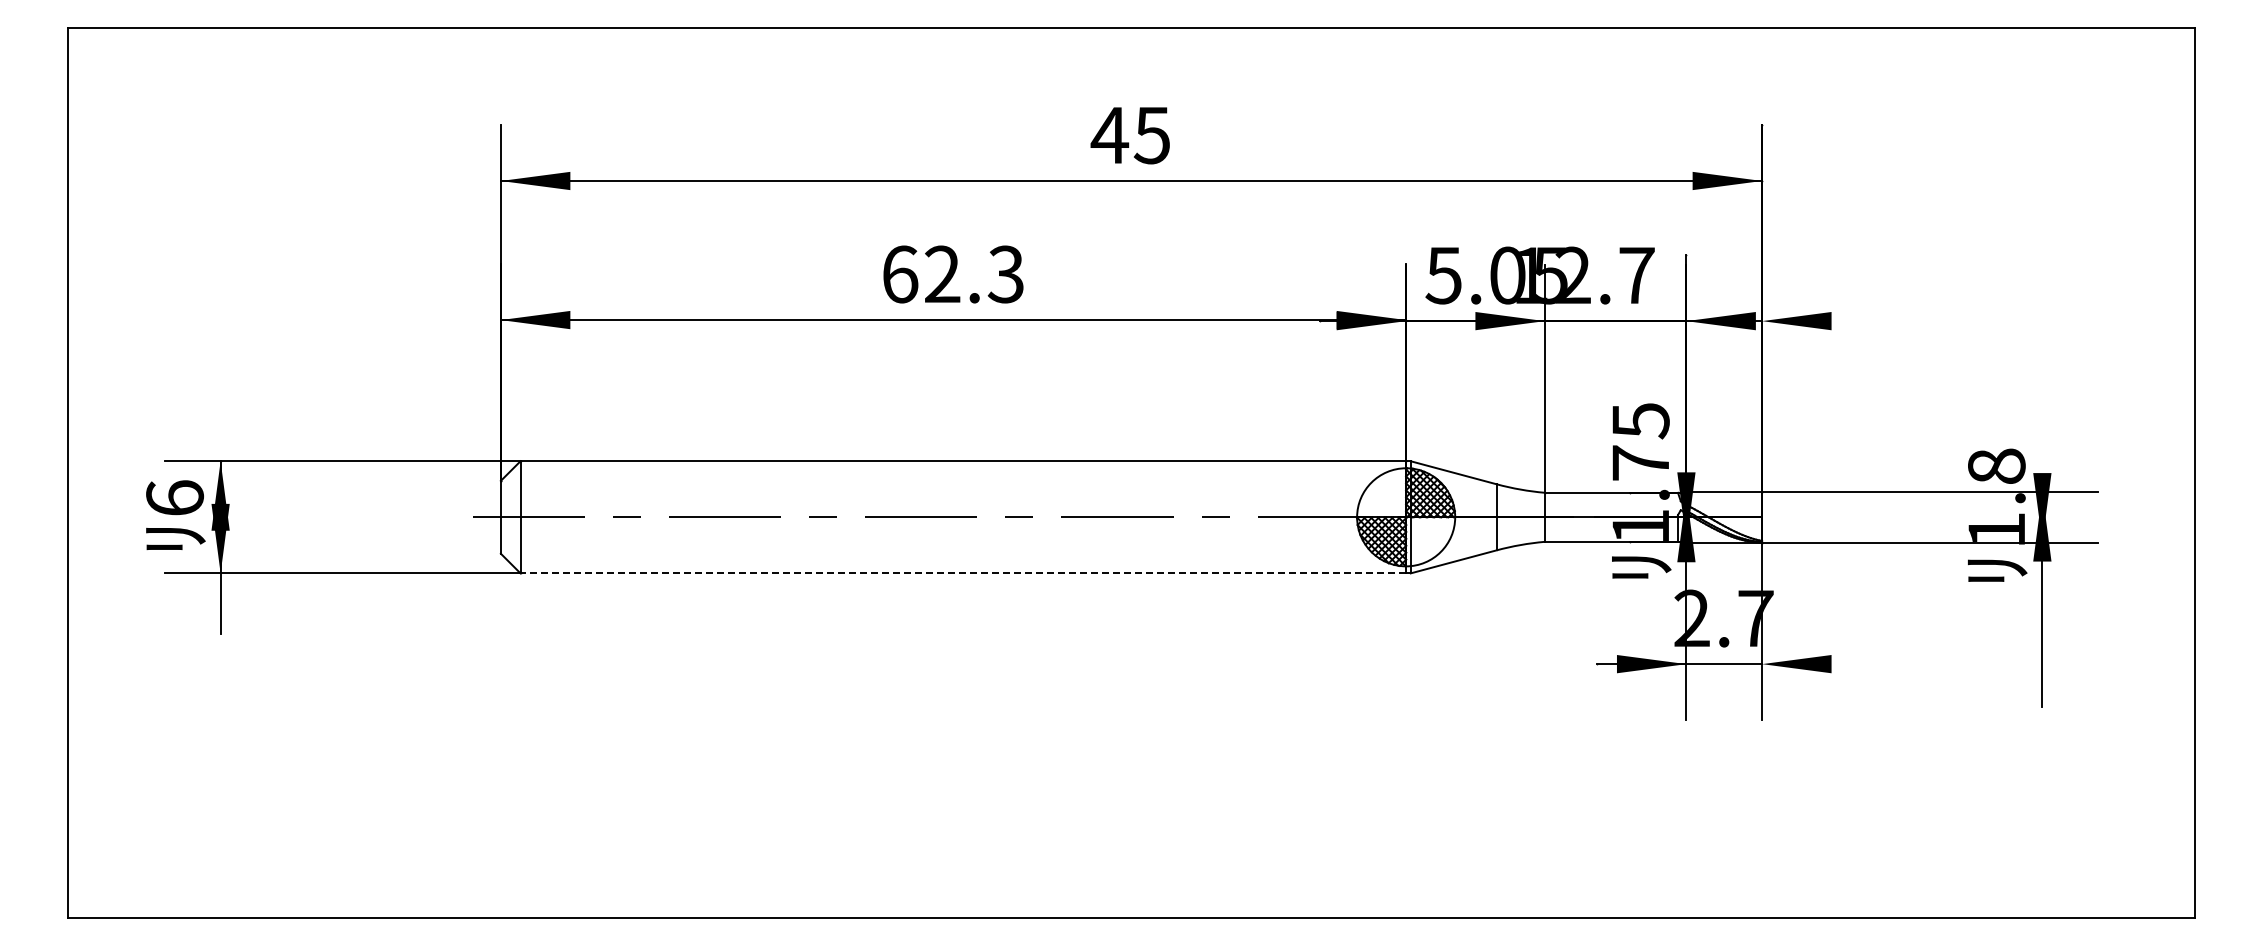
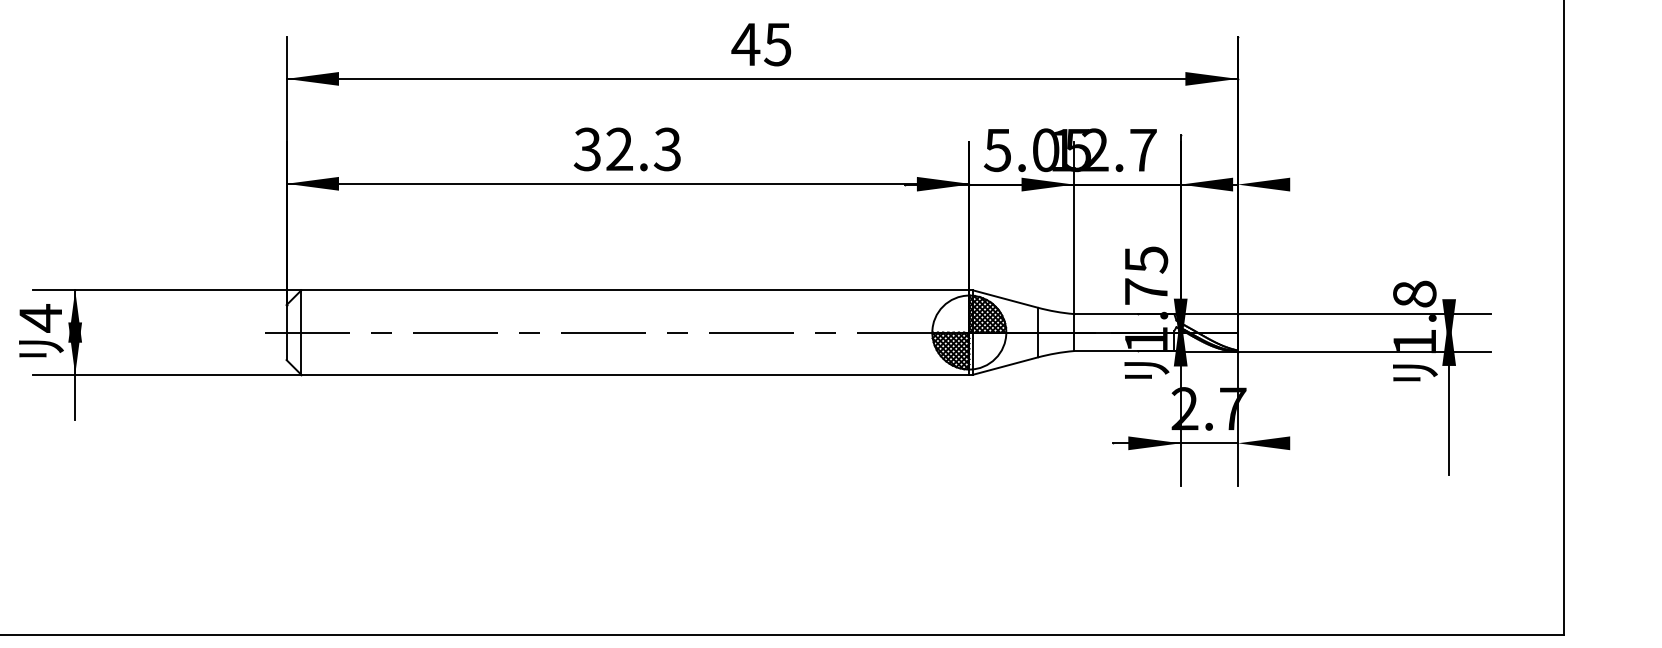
text: (899, 274) -> (587, 149), 62.3 -> 32.3
text: (175, 498) -> (41, 318), 6 -> 4
line: (963, 573) -> (635, 374), dashed -> solid

